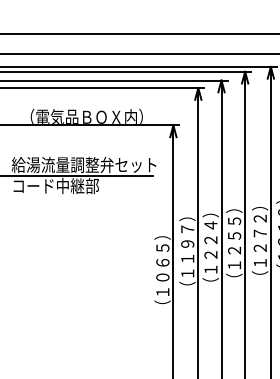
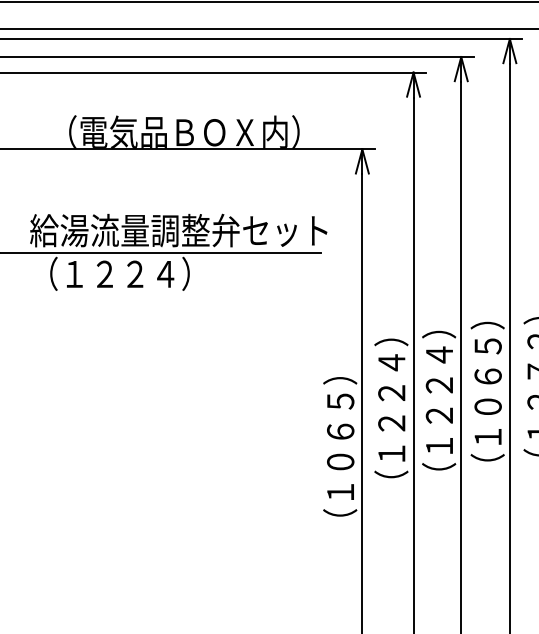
text: (55, 185) -> (119, 272), コード中継部 -> （１２２４）
text: (187, 243) -> (391, 392), （１１９７） -> （１２２４）
text: (234, 243) -> (487, 392), （１２５５） -> （１０６５）

